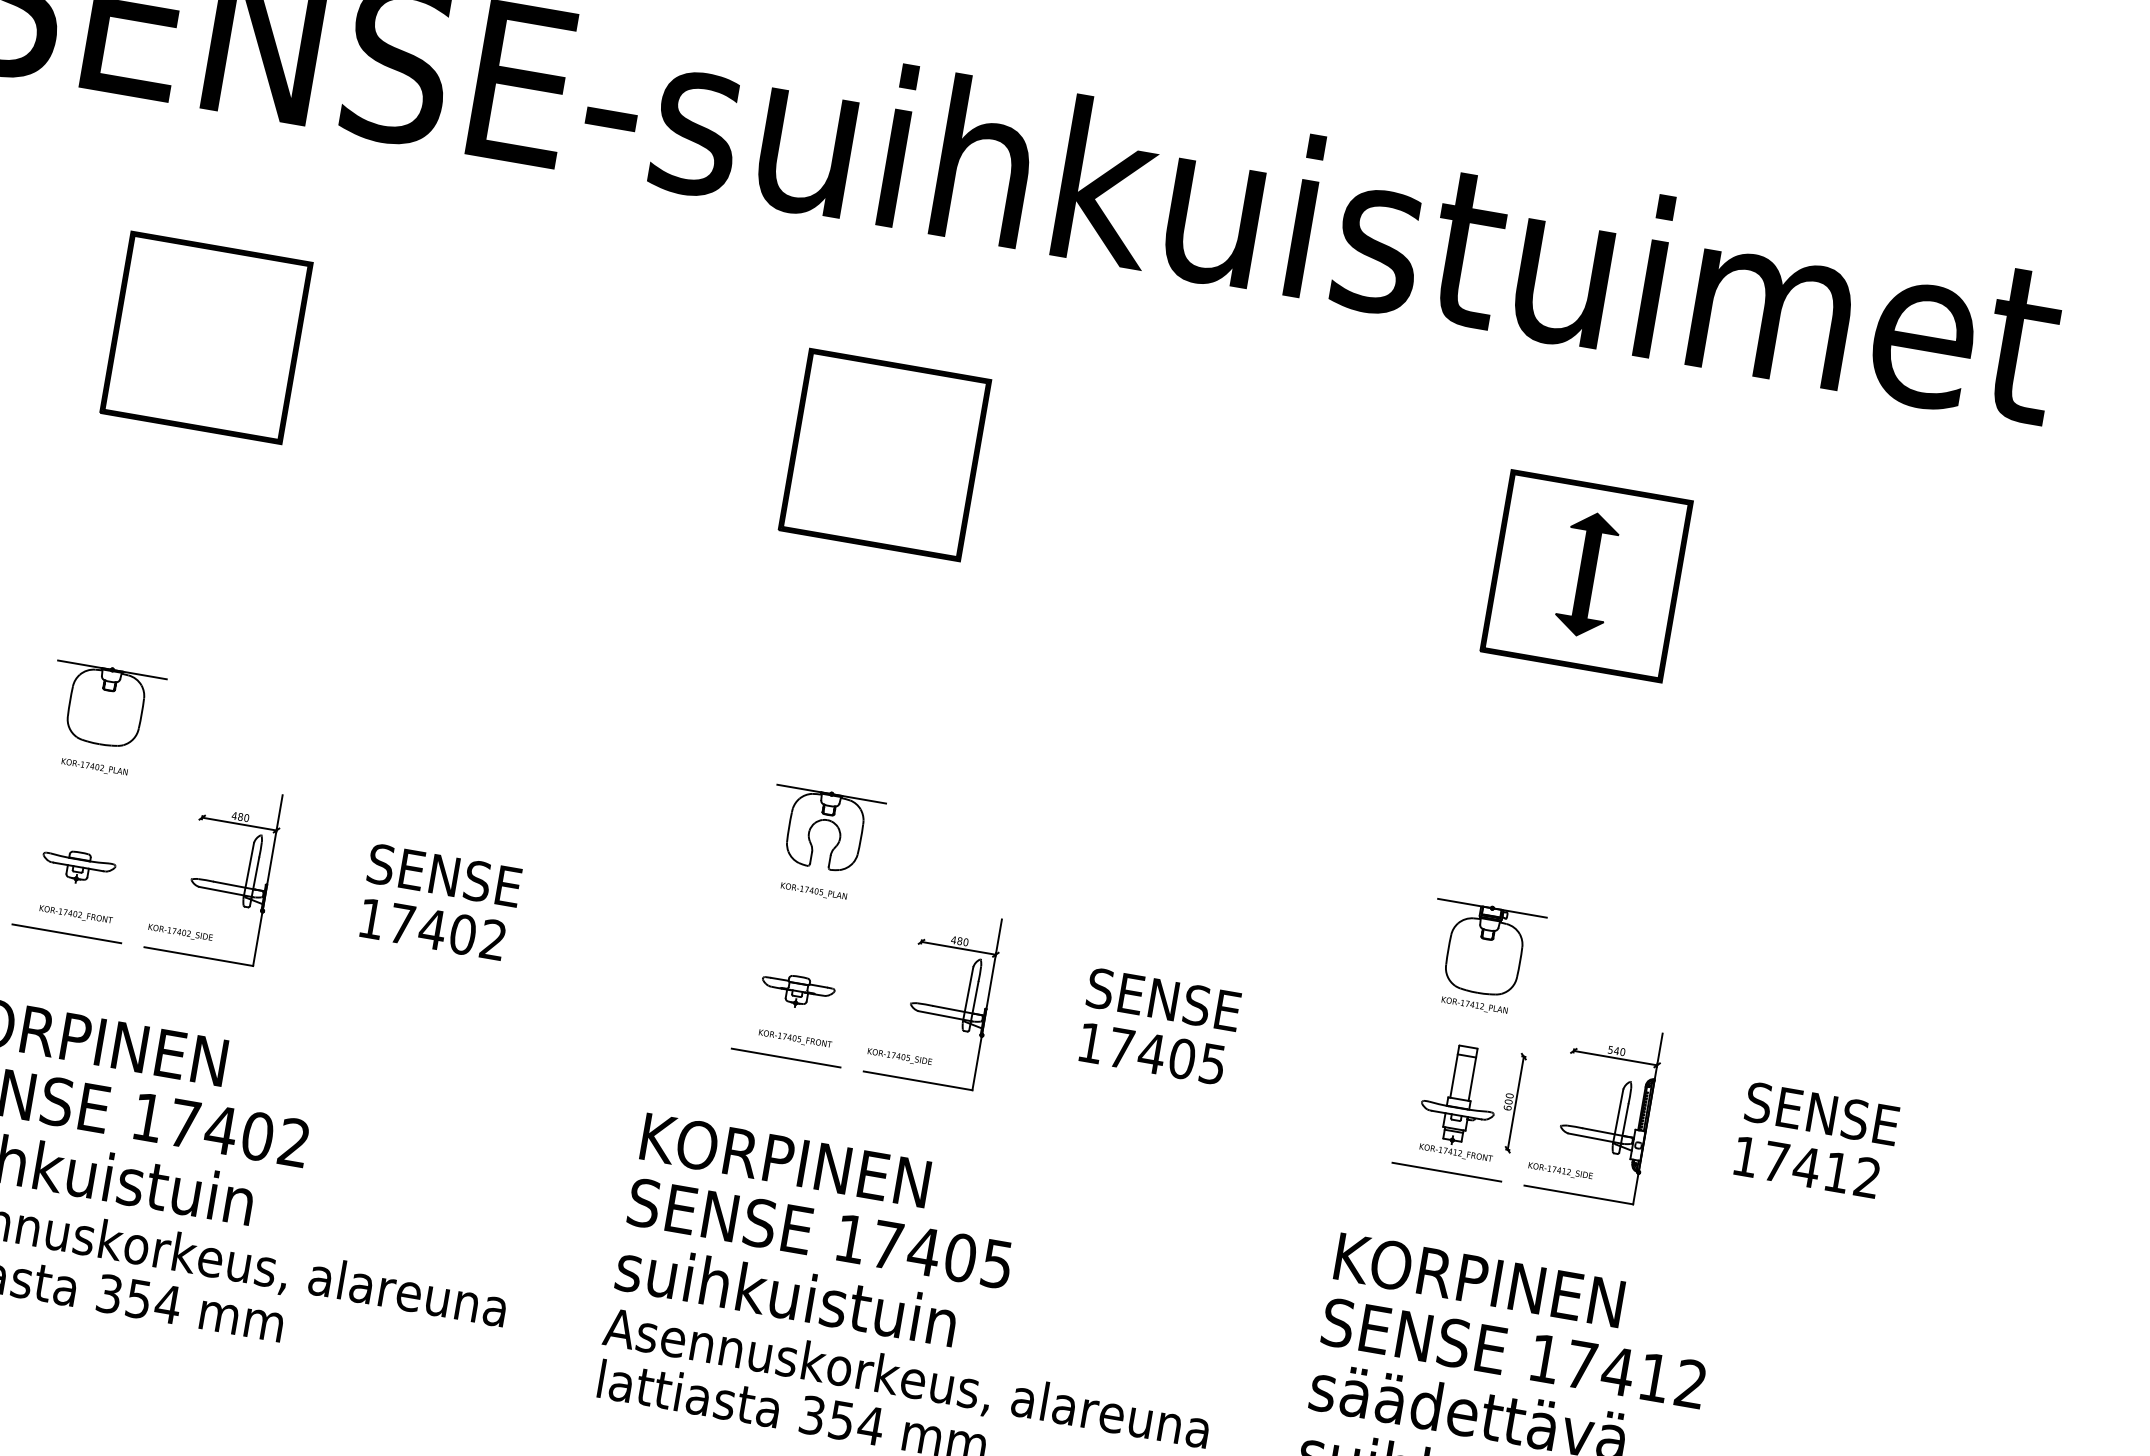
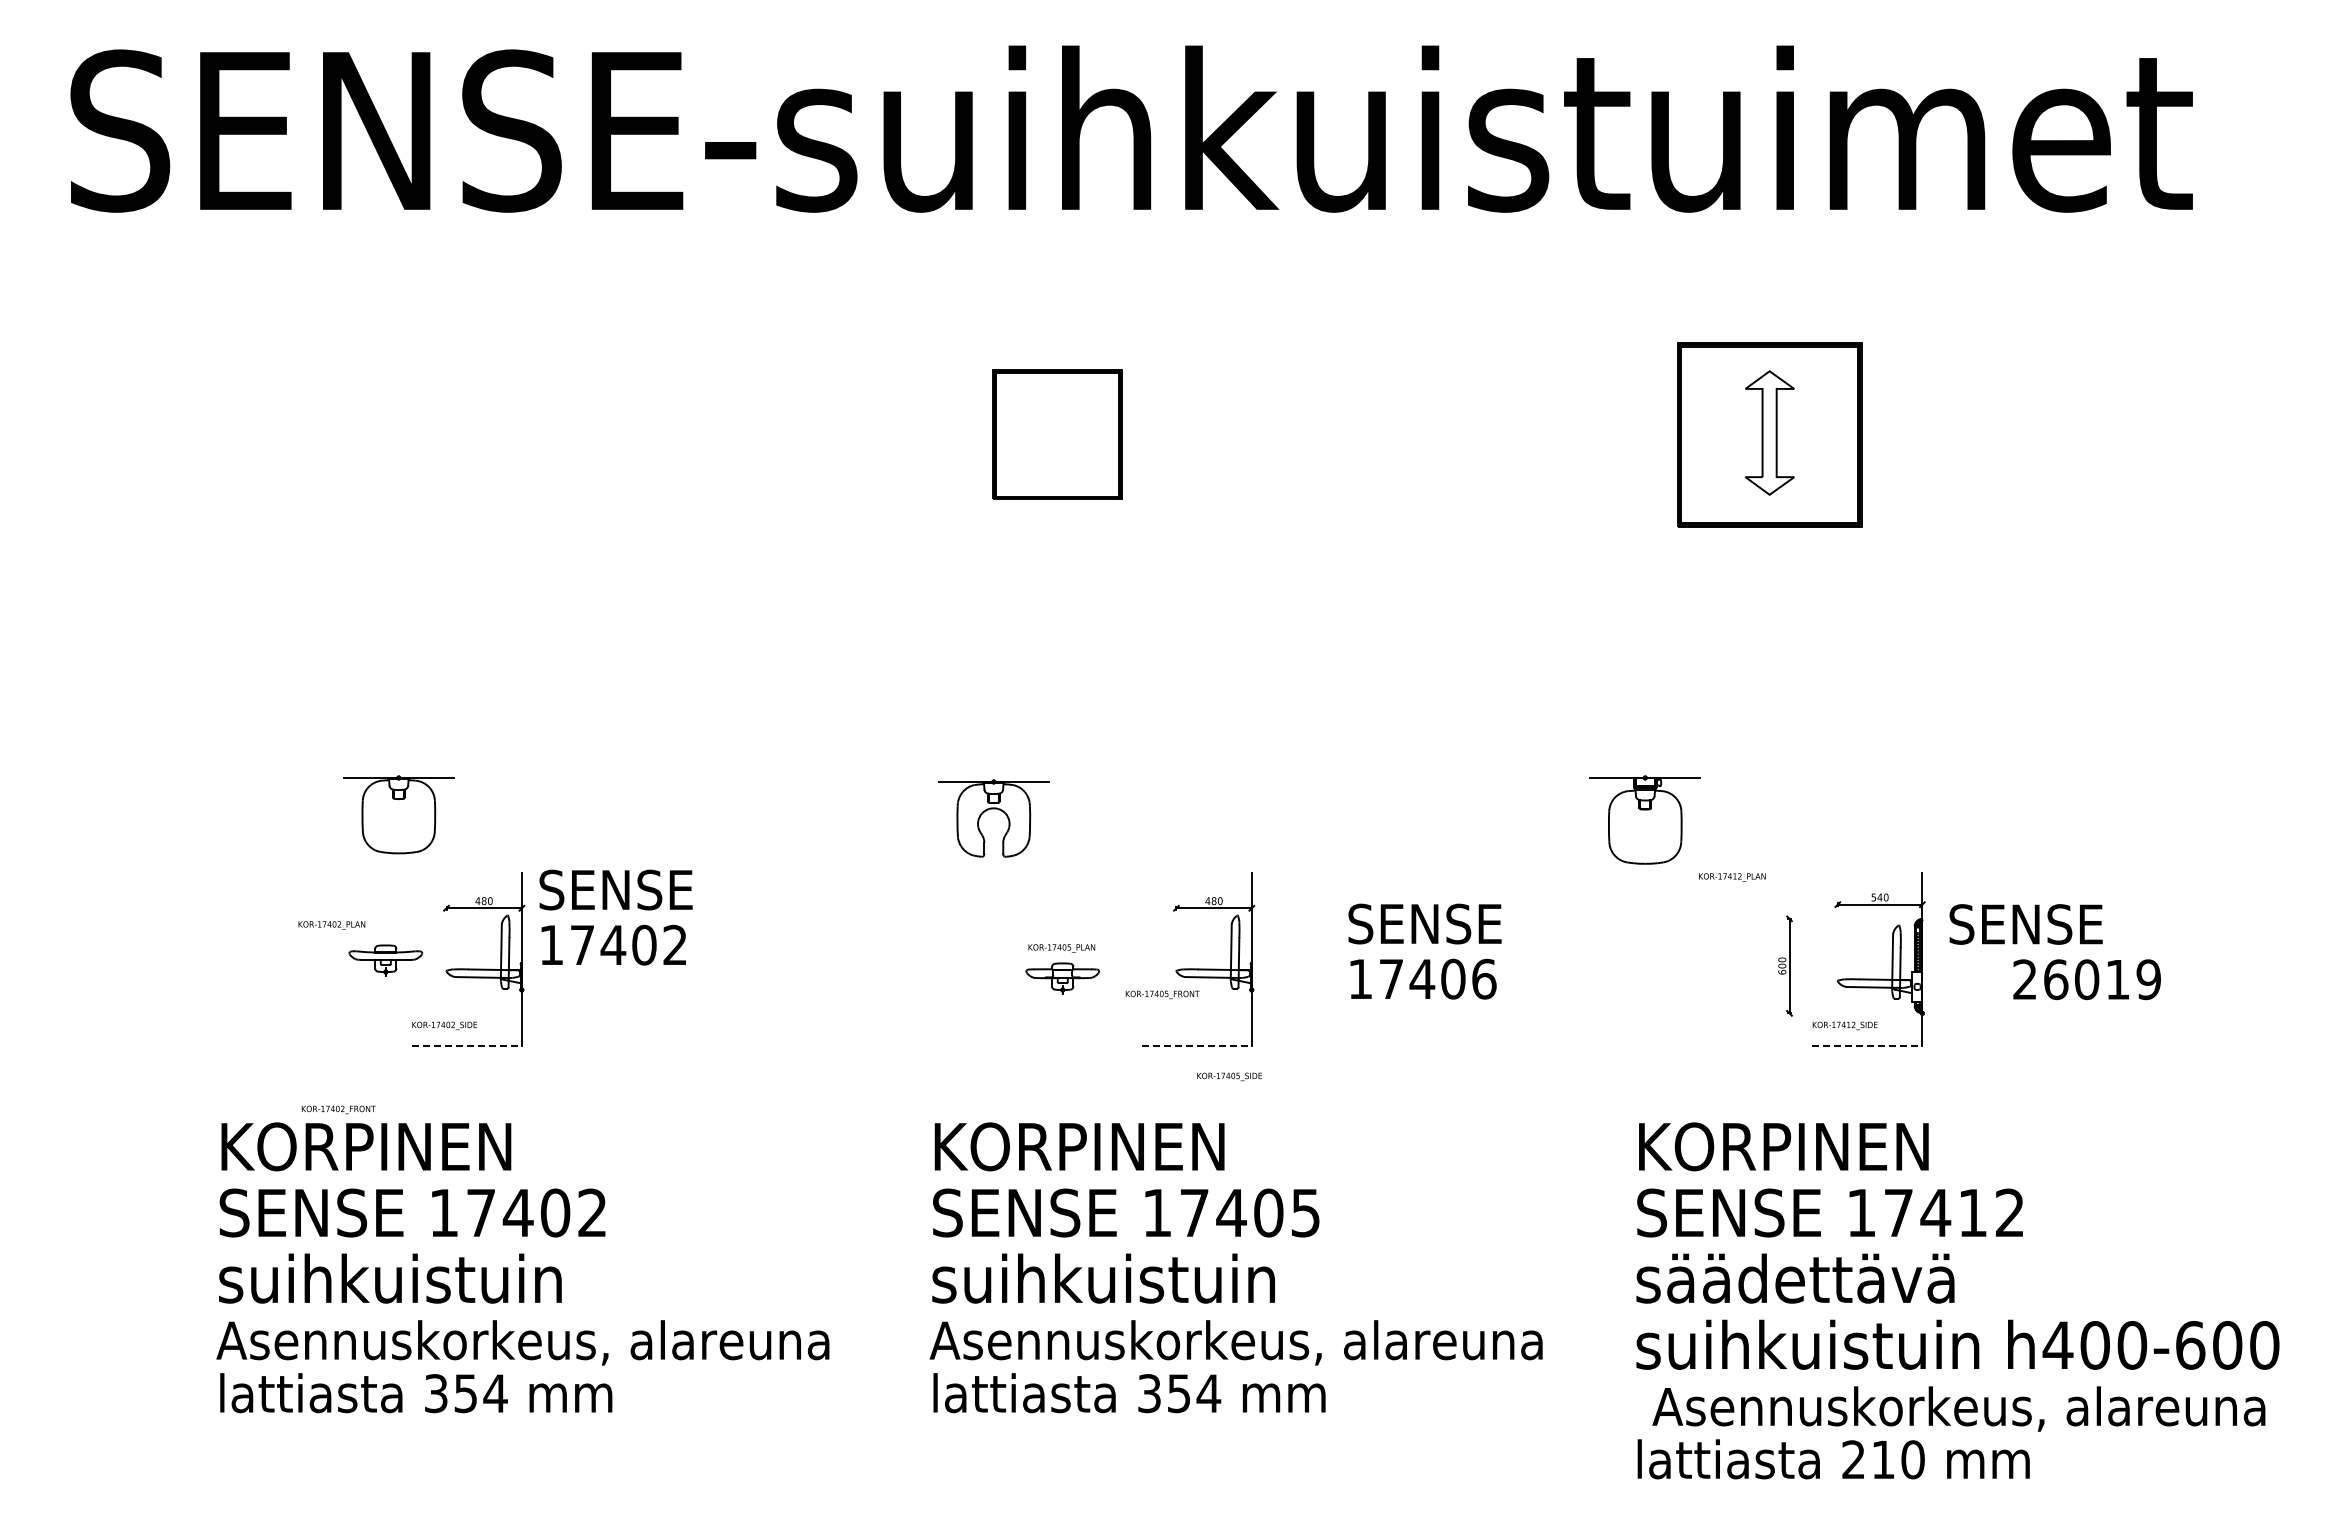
part: (206, 337) -> (368, 434), removed
part: (884, 454) -> (1057, 434), size x0.7
fill: (1586, 573) -> (1769, 432), removed
part: (105, 705) -> (398, 814), moved
text: (94, 767) -> (331, 925), moved
part: (826, 821) -> (993, 809), moved
part: (77, 867) -> (385, 960), moved
text: (813, 891) -> (1061, 948), moved
text: (439, 902) -> (615, 917), moved
text: (75, 914) -> (338, 1109), moved
line: (66, 933) -> (332, 1045), removed
part: (1484, 949) -> (1644, 819), moved
line: (199, 956) -> (467, 1045), solid -> dashed
text: (795, 1039) -> (1162, 994), moved
line: (785, 1057) -> (1062, 1045), removed
text: (899, 1057) -> (1229, 1076), moved
text: (1213, 1063) -> (1484, 978), 17405 -> 17406
line: (918, 1080) -> (1197, 1045), solid -> dashed
part: (1461, 1102) -> (1735, 974), removed
text: (1821, 1113) -> (2025, 924), moved
text: (1806, 1166) -> (2086, 979), 17412 -> 26019
line: (1447, 1171) -> (1733, 1045), removed
line: (1579, 1194) -> (1867, 1045), solid -> dashed

